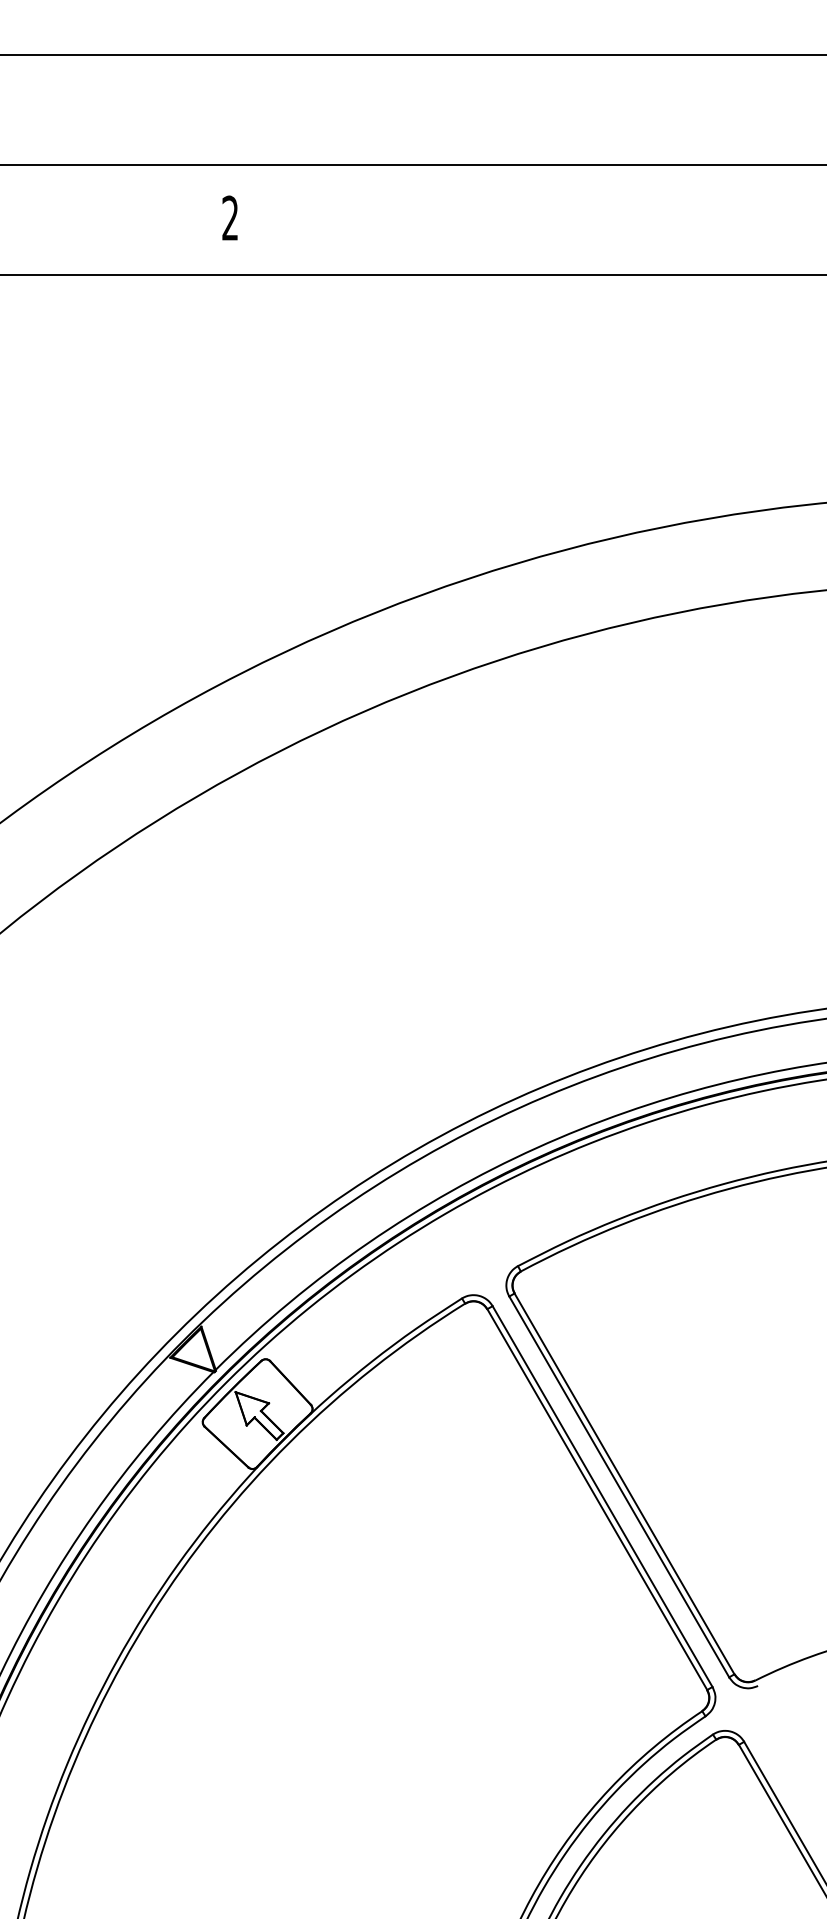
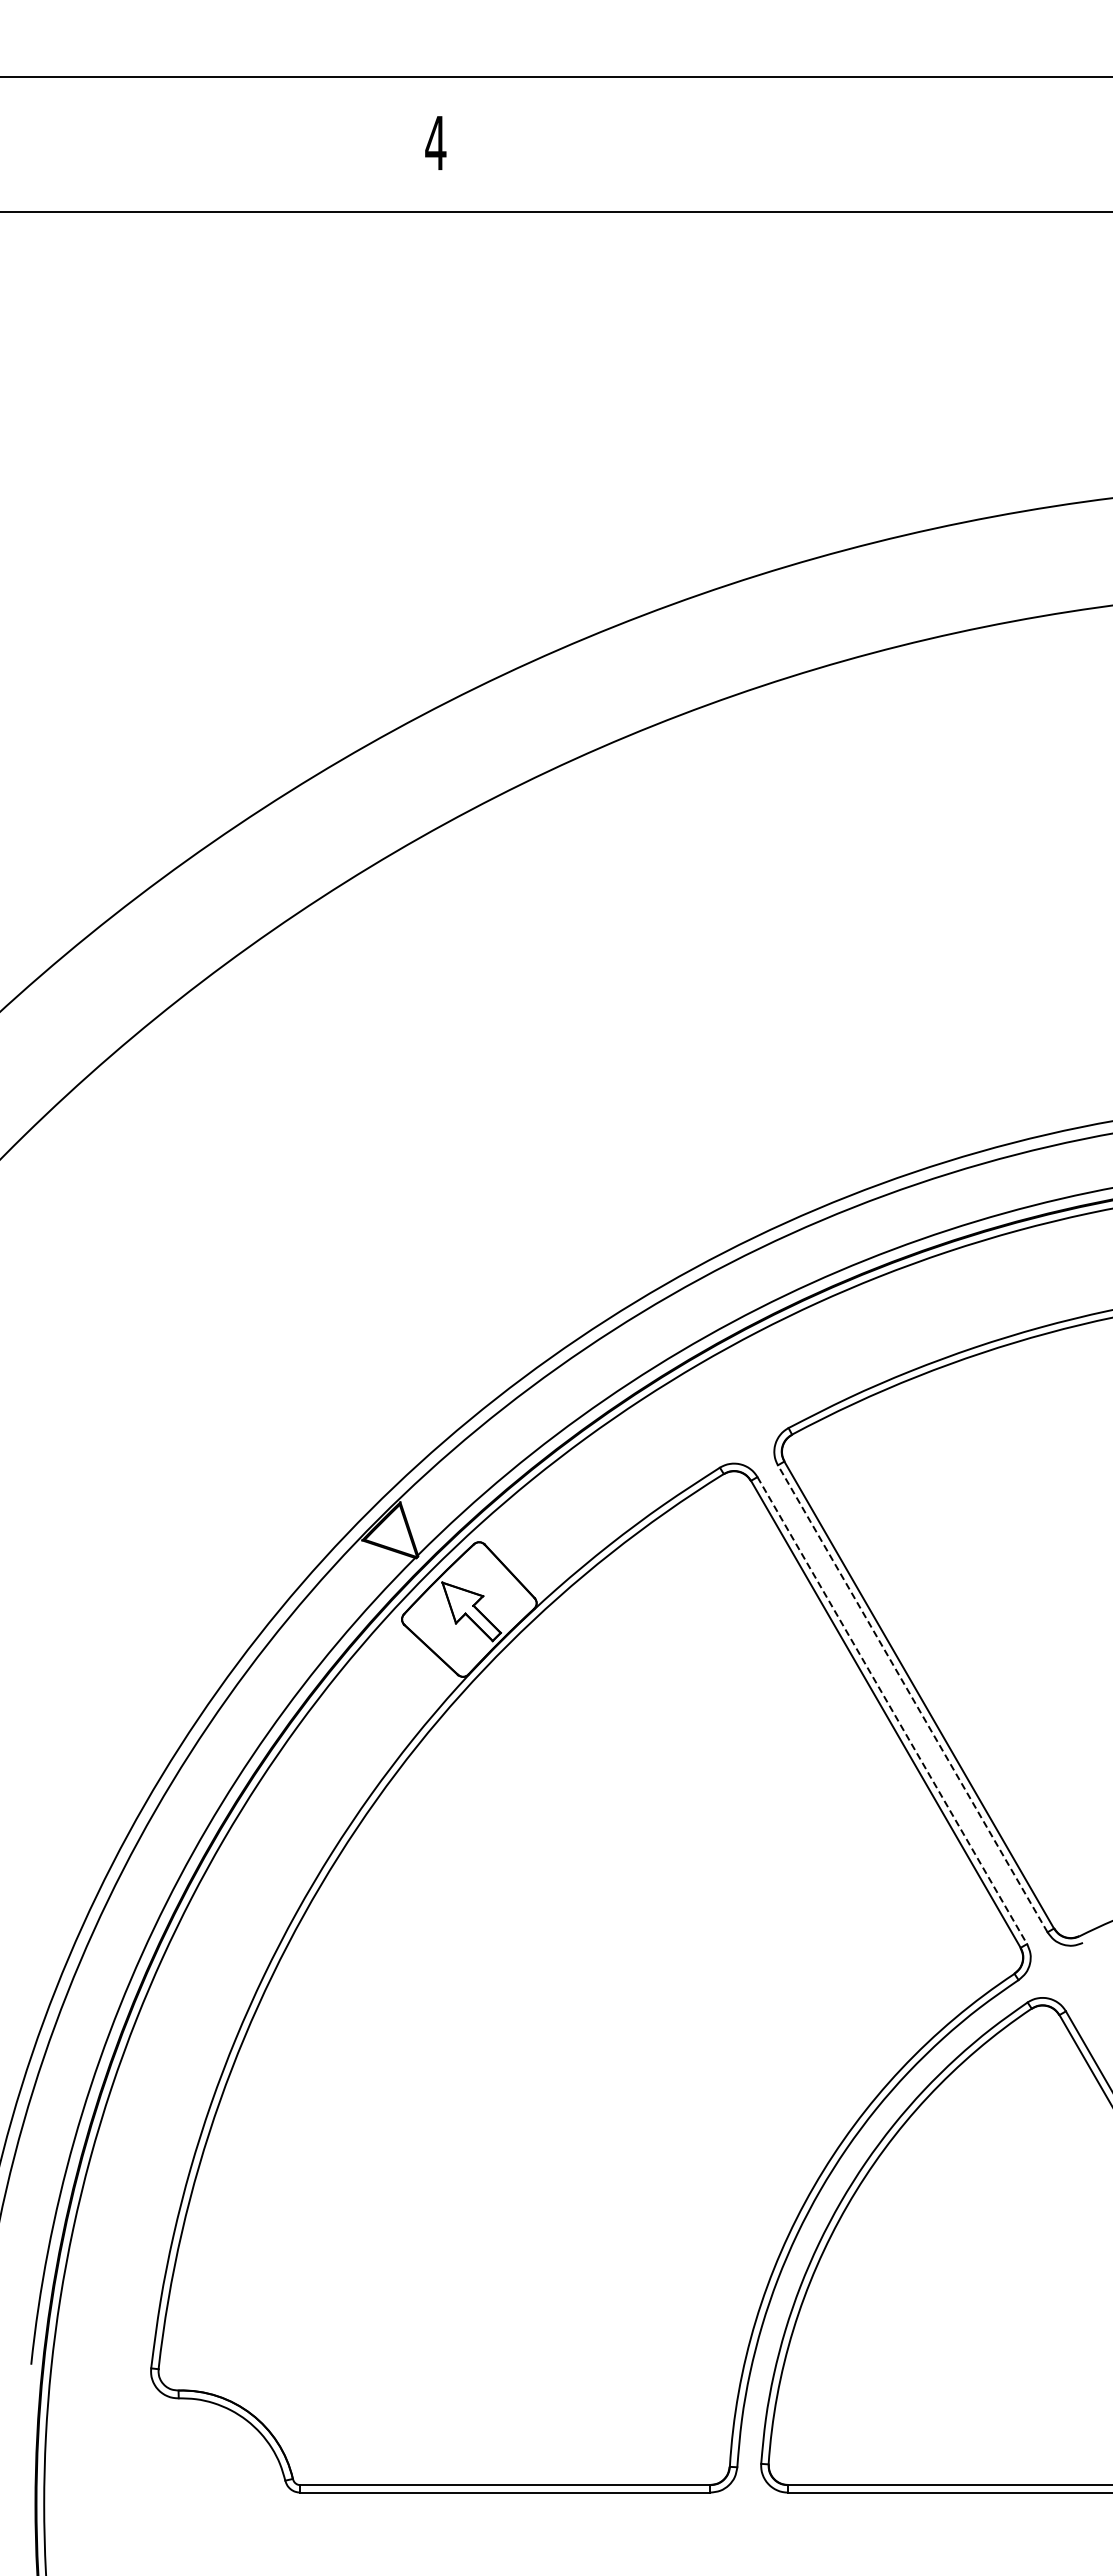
text: (230, 217) -> (435, 142), 2 -> 4
line: (619, 1486) -> (912, 1698), solid -> dashed
line: (602, 1496) -> (892, 1710), solid -> dashed

